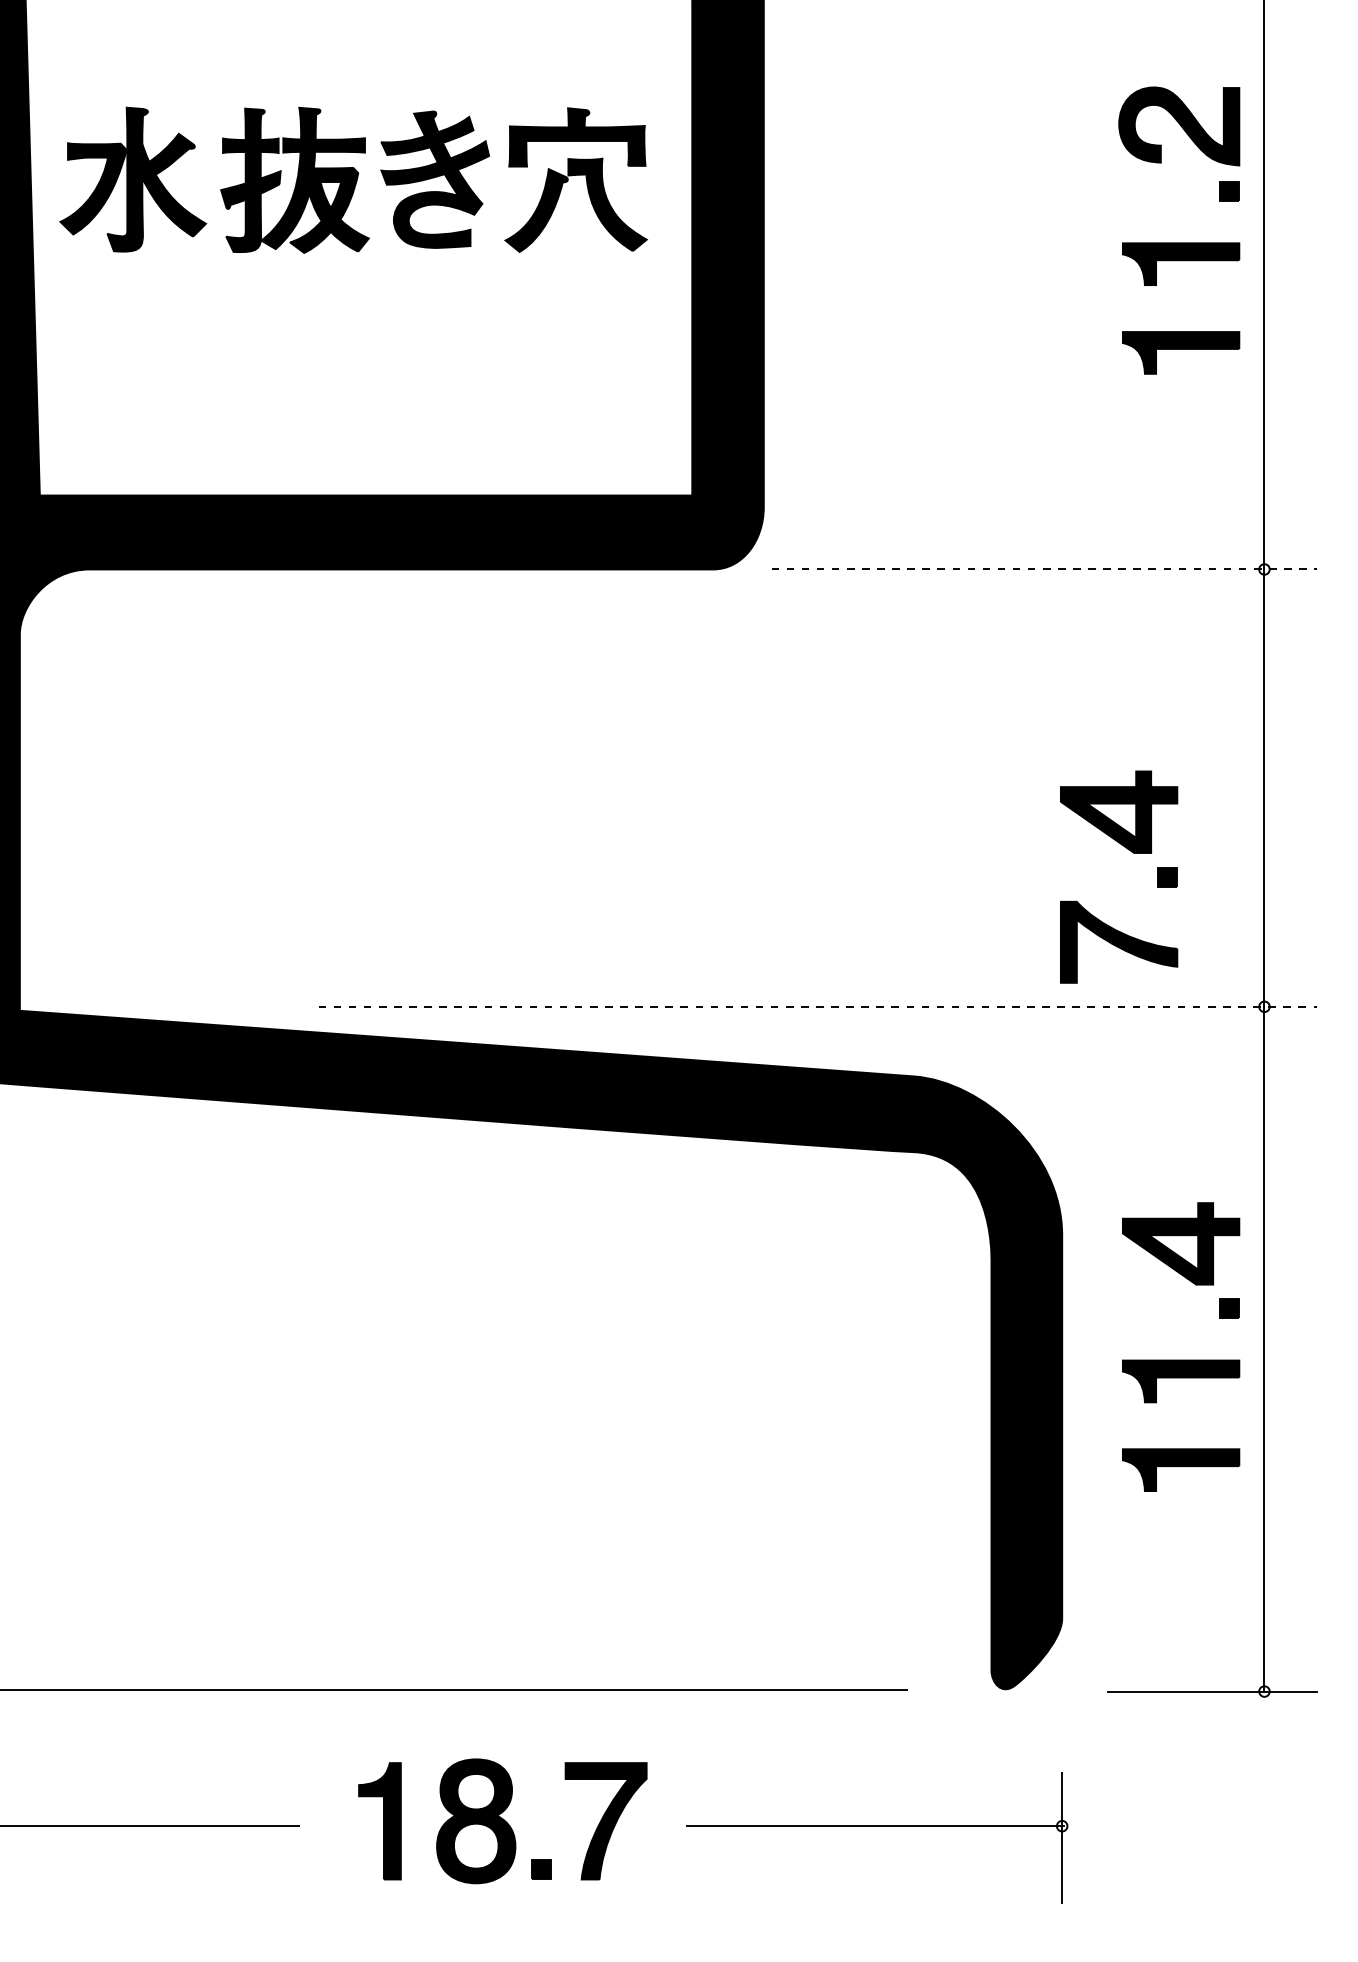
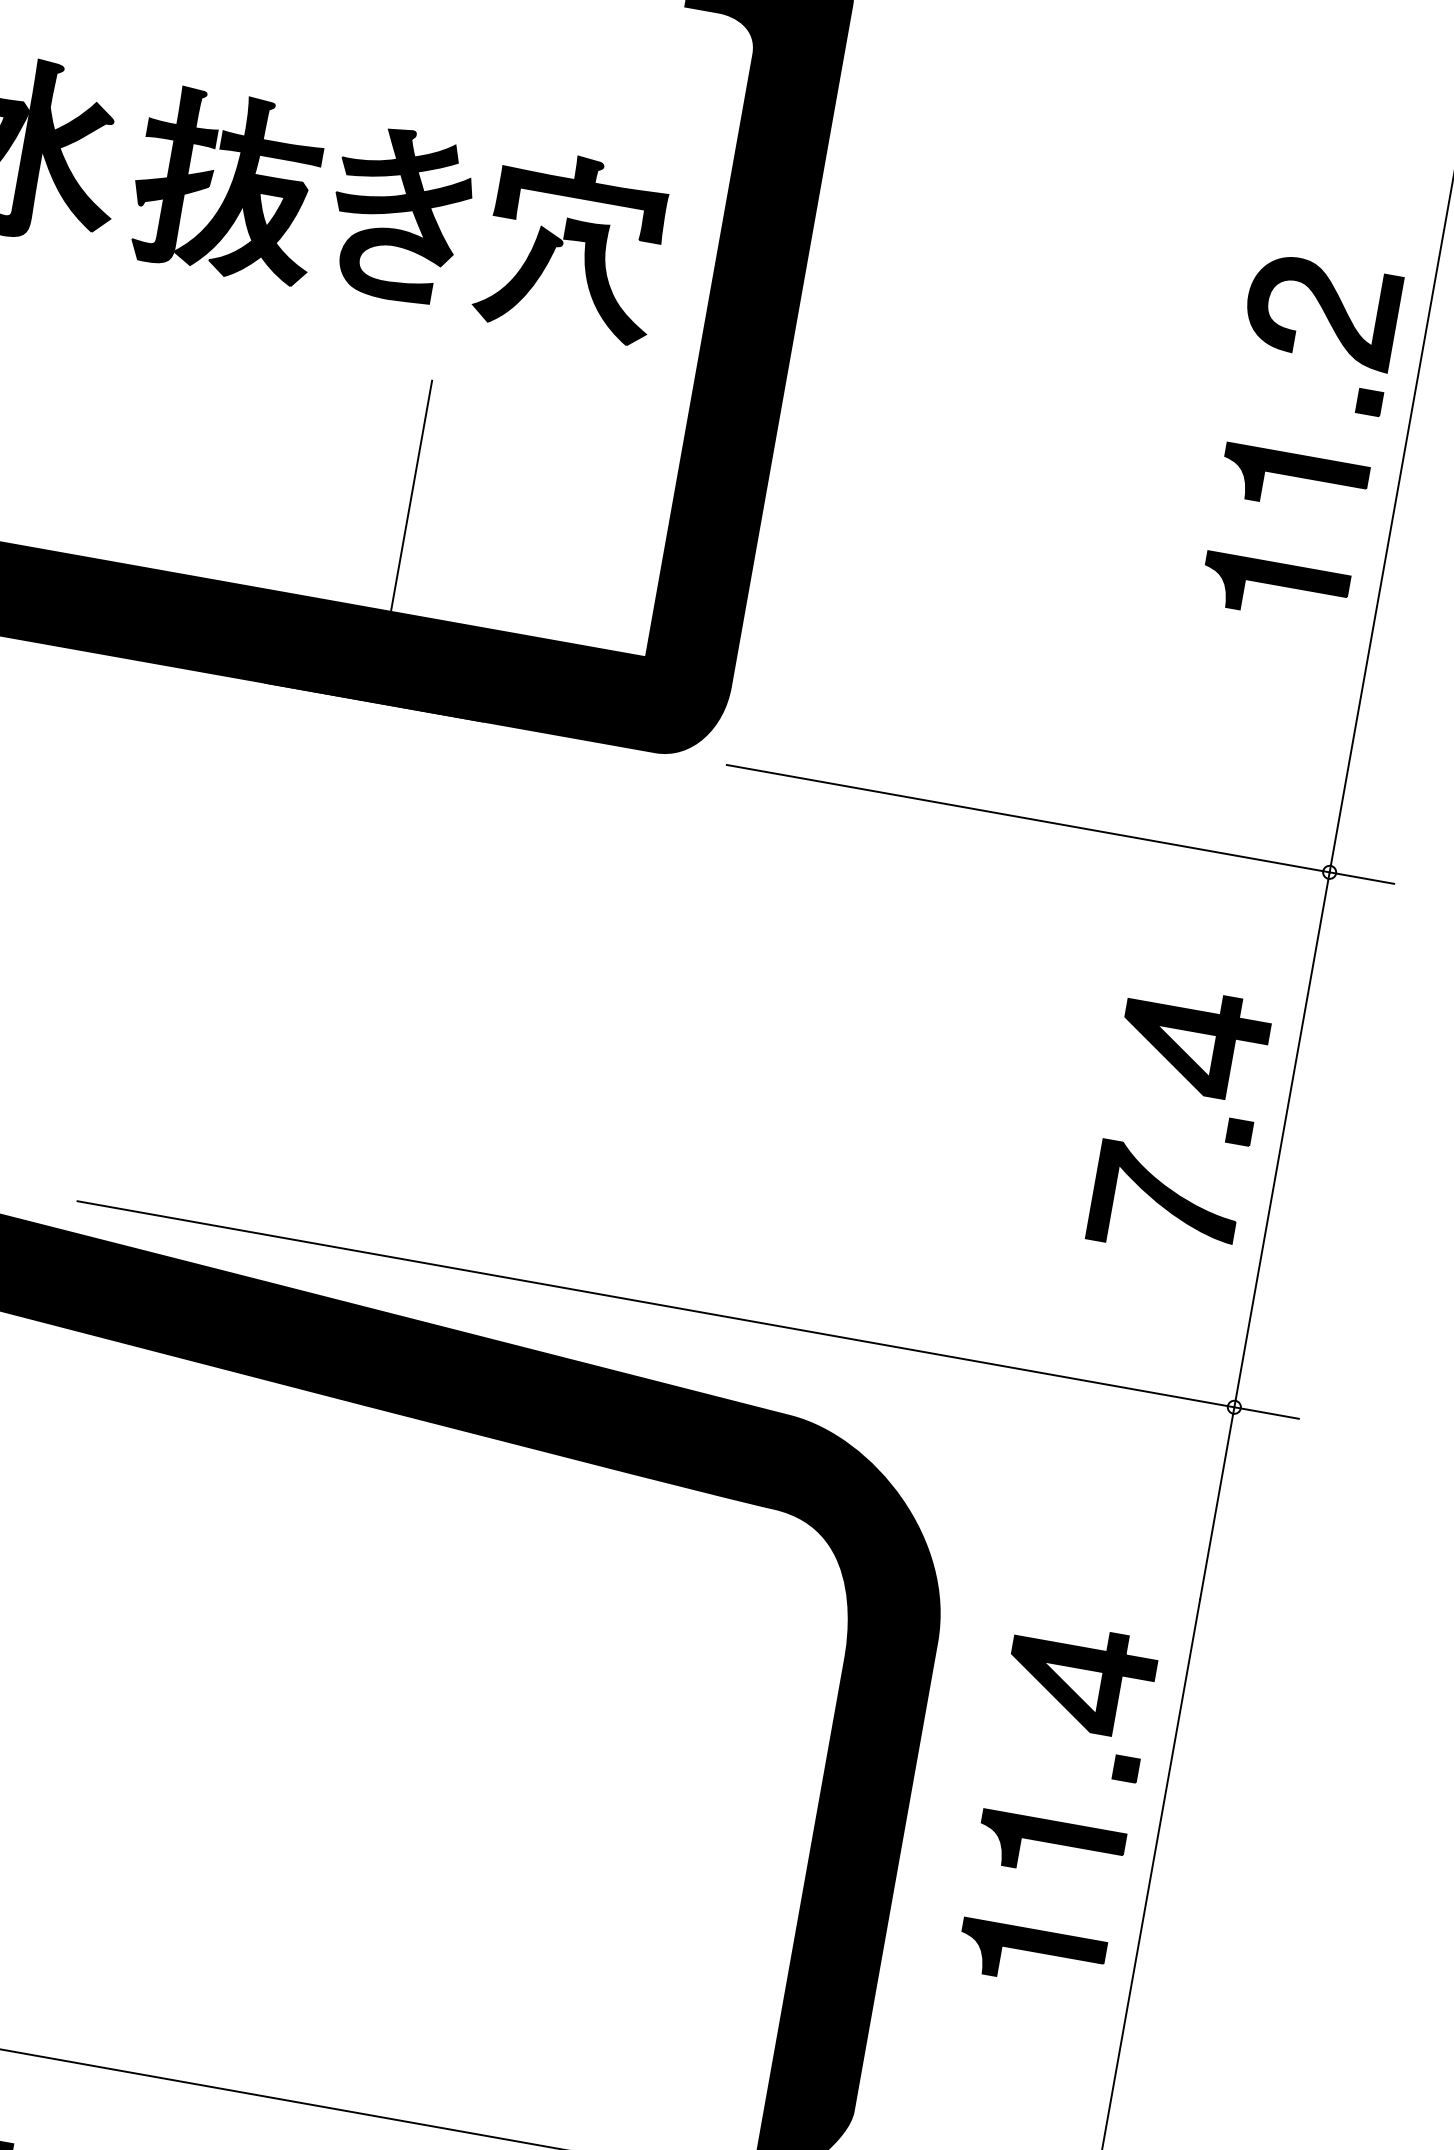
line: (483, 419) -> (407, 518), added
line: (1044, 569) -> (1060, 824), dashed -> solid
part: (1131, 852) -> (1200, 1094), moved
line: (818, 1006) -> (688, 1309), dashed -> solid

